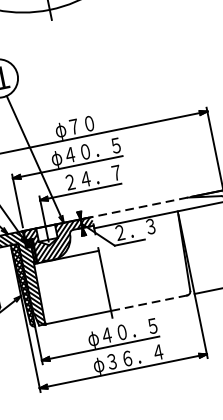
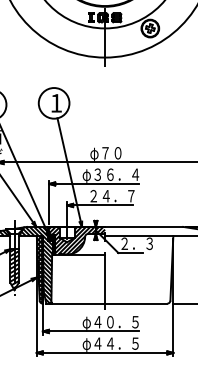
text: (92, 150) -> (116, 174), φ４０．５ -> φ３６．４
line: (138, 206) -> (143, 226), dashed -> solid
line: (148, 303) -> (135, 303), dashed -> solid
text: (134, 356) -> (116, 343), φ３６．４ -> φ４４．５

